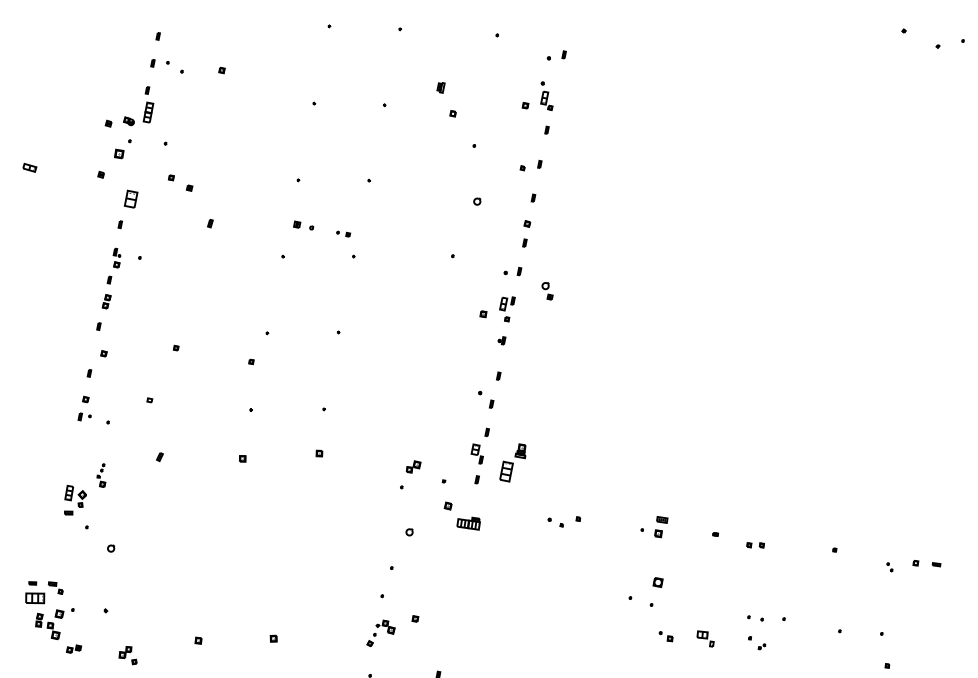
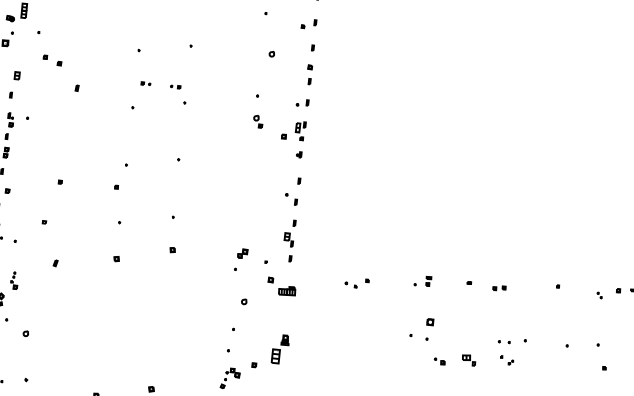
part: (130, 199) -> (16, 75), size x0.62
part: (303, 225) -> (145, 83), size x0.62
part: (547, 291) -> (258, 122), moved
part: (512, 462) -> (279, 349), moved
part: (660, 527) -> (428, 281), size x0.62

